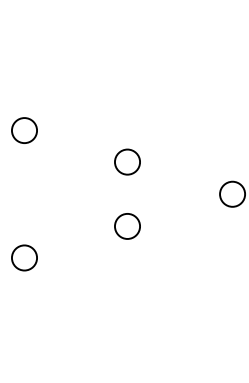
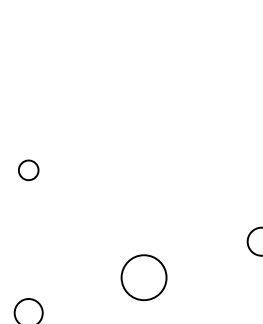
circle: (24, 130) -> (28, 170), size x0.7
circle: (127, 161) -> (144, 205), removed
circle: (127, 225) -> (144, 276), size x1.6

